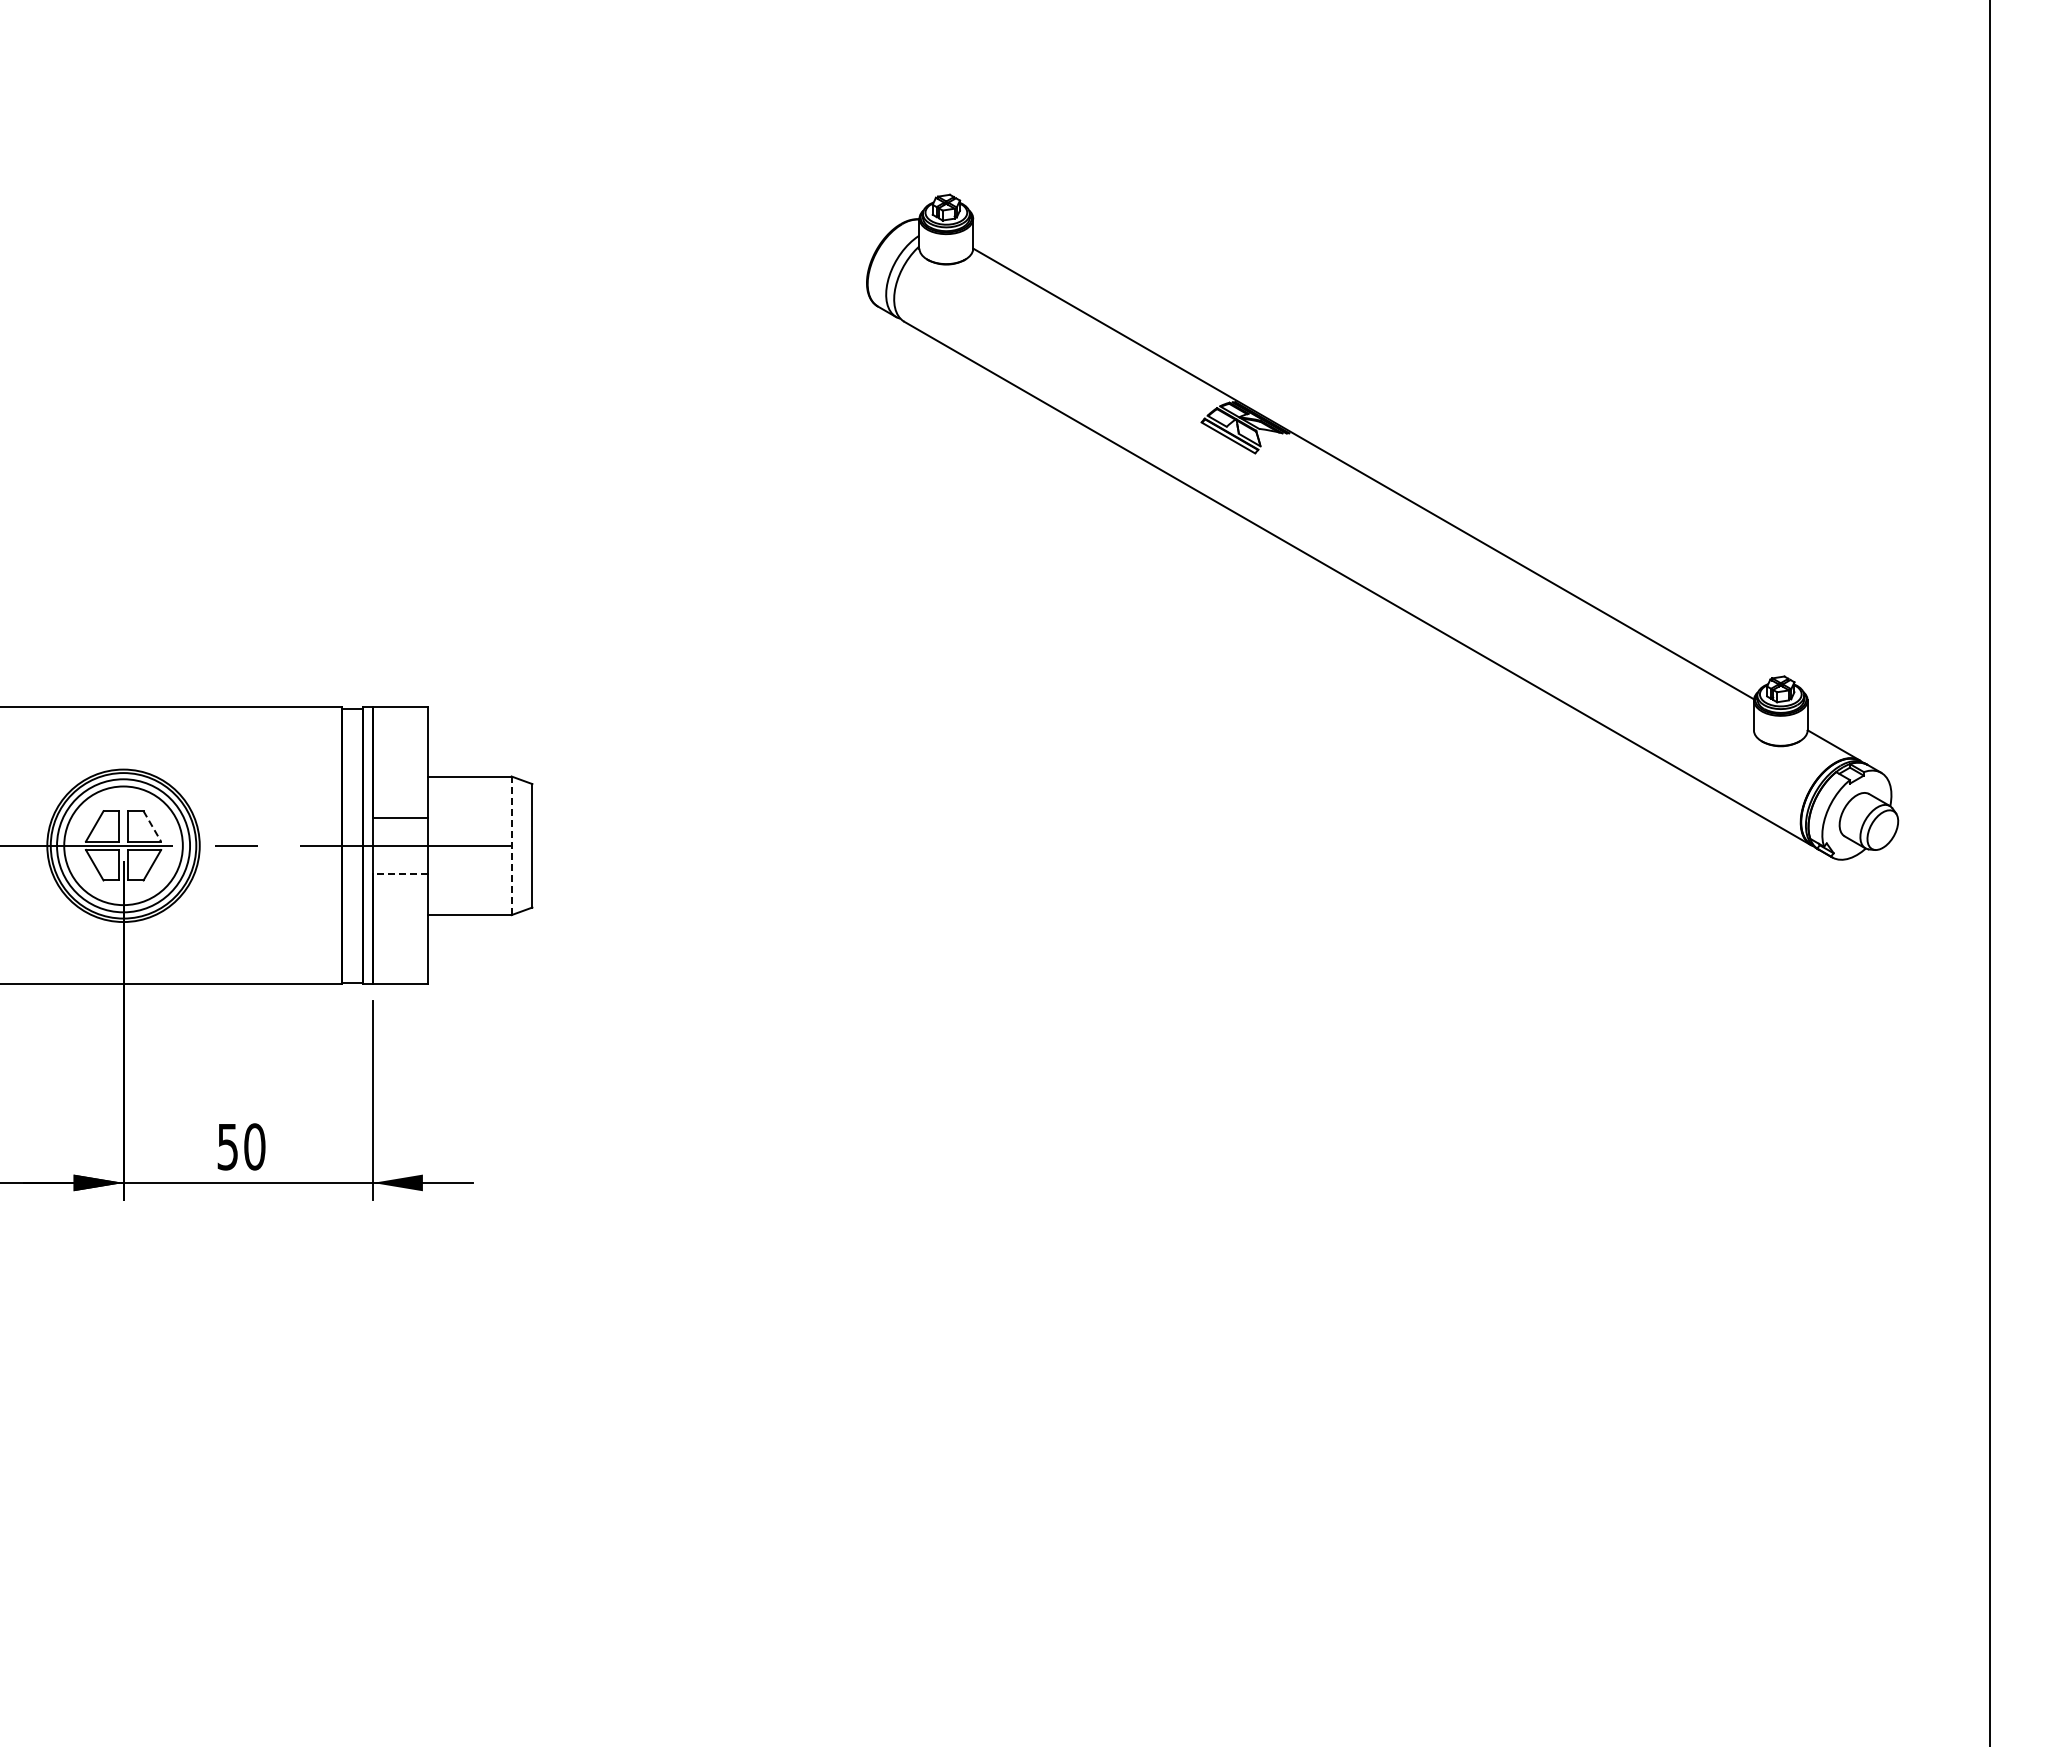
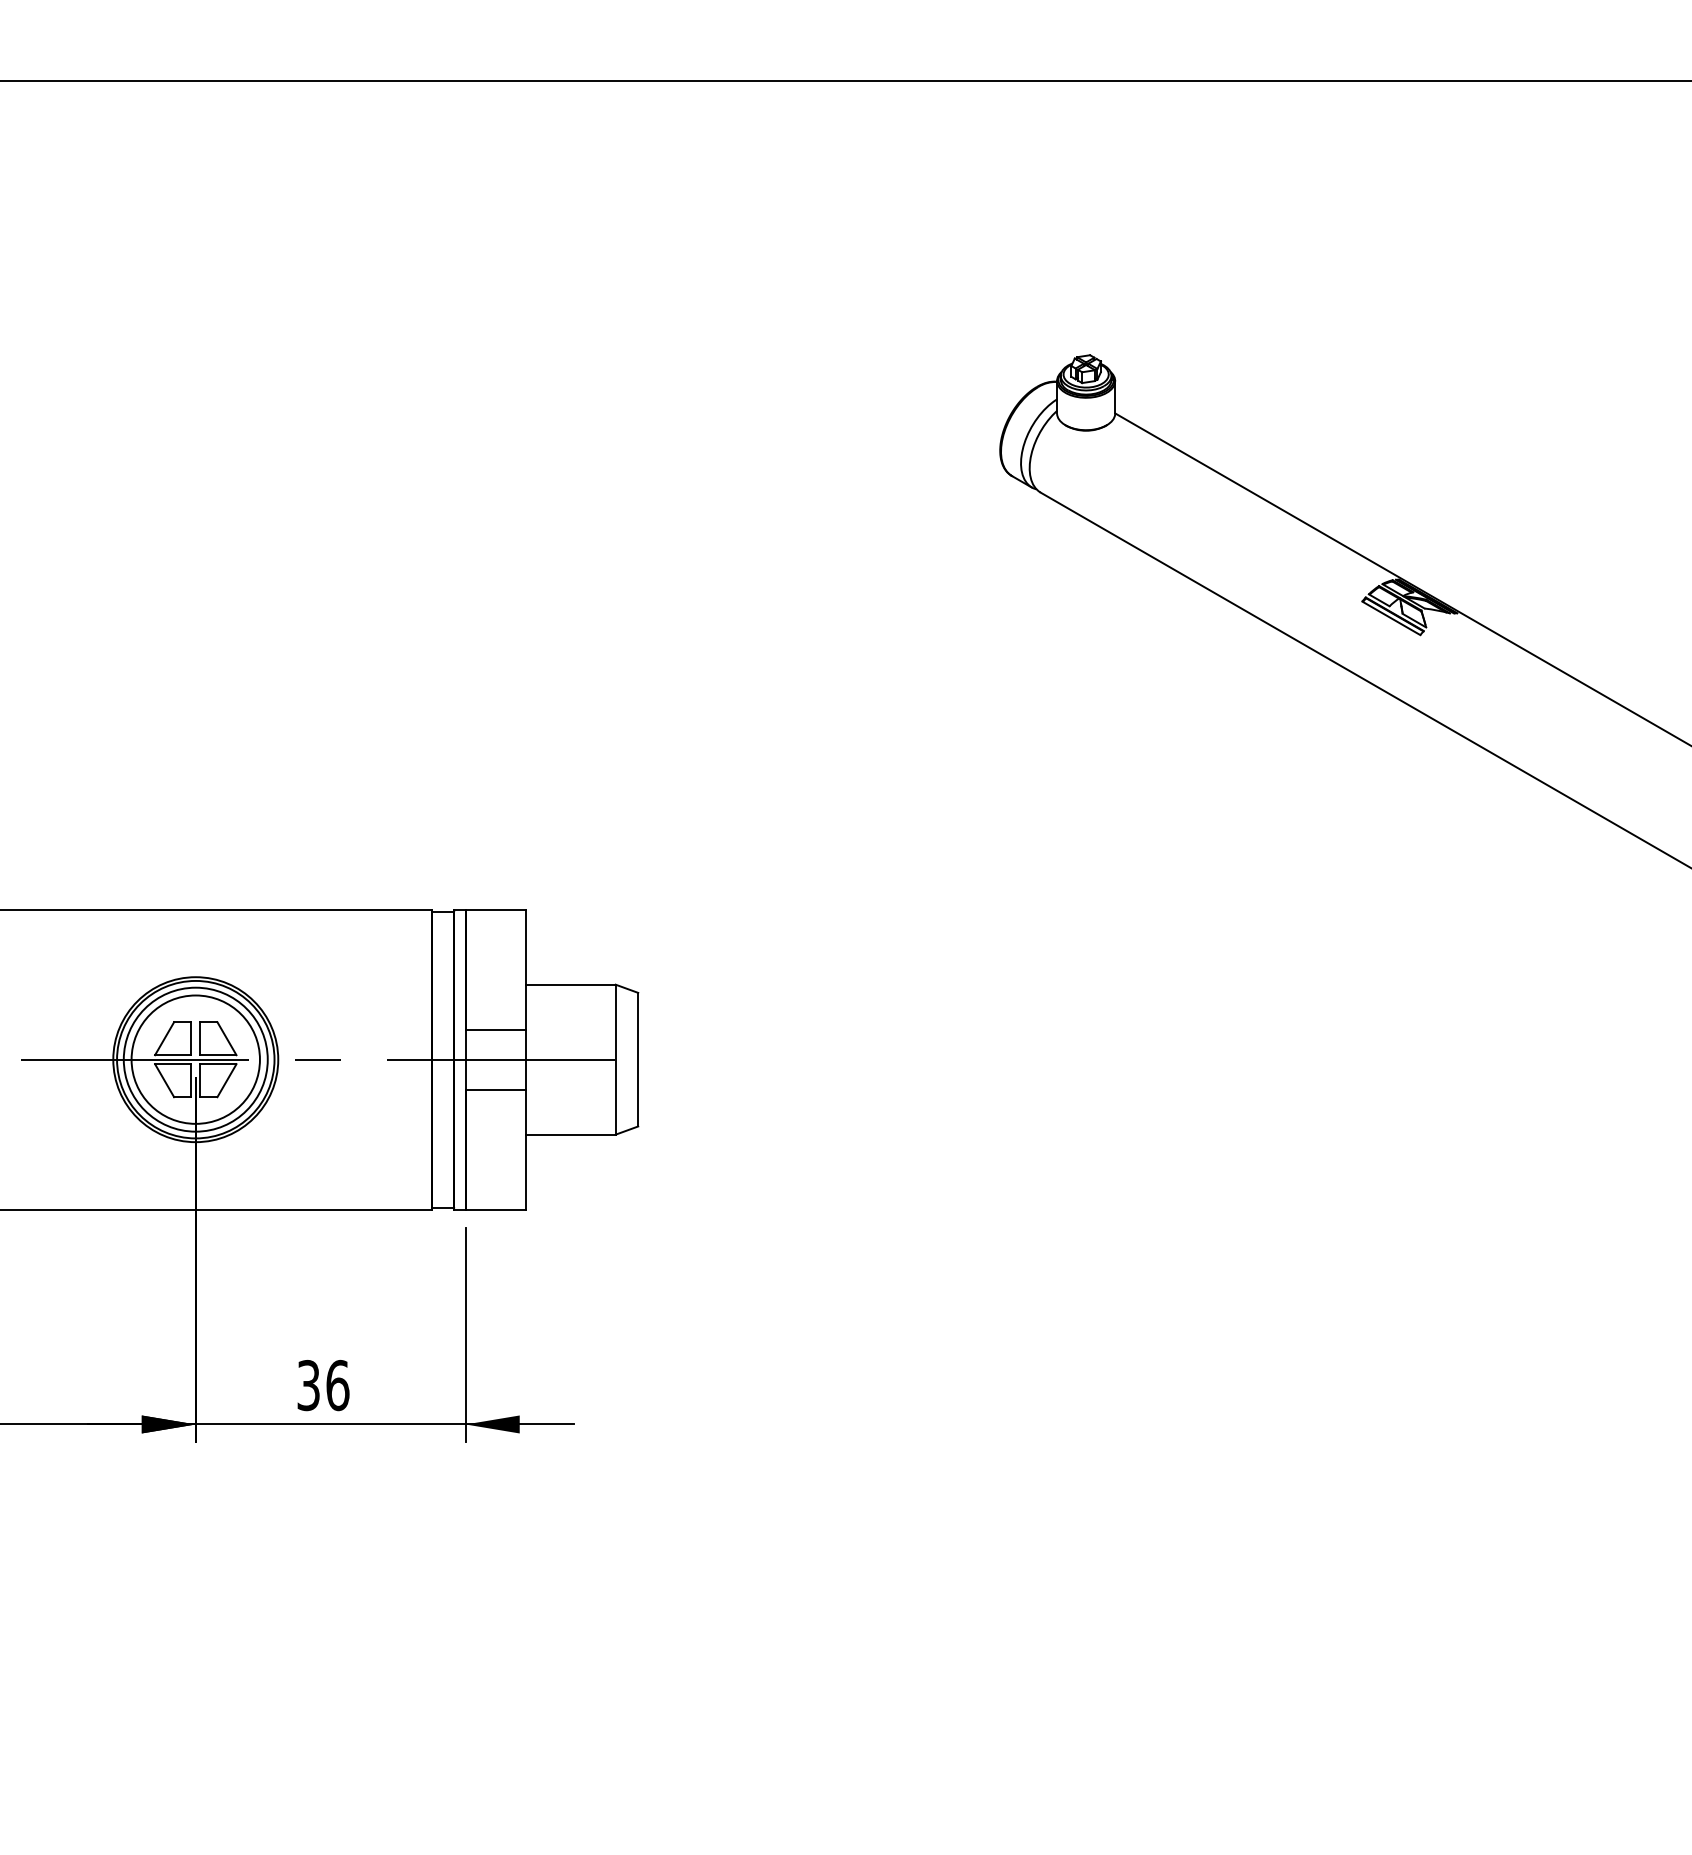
line: (152, 826) -> (227, 1038), dashed -> solid
line: (511, 845) -> (615, 1059), dashed -> solid
line: (400, 873) -> (495, 1089), dashed -> solid
text: (241, 1146) -> (323, 1385), 50 -> 36

